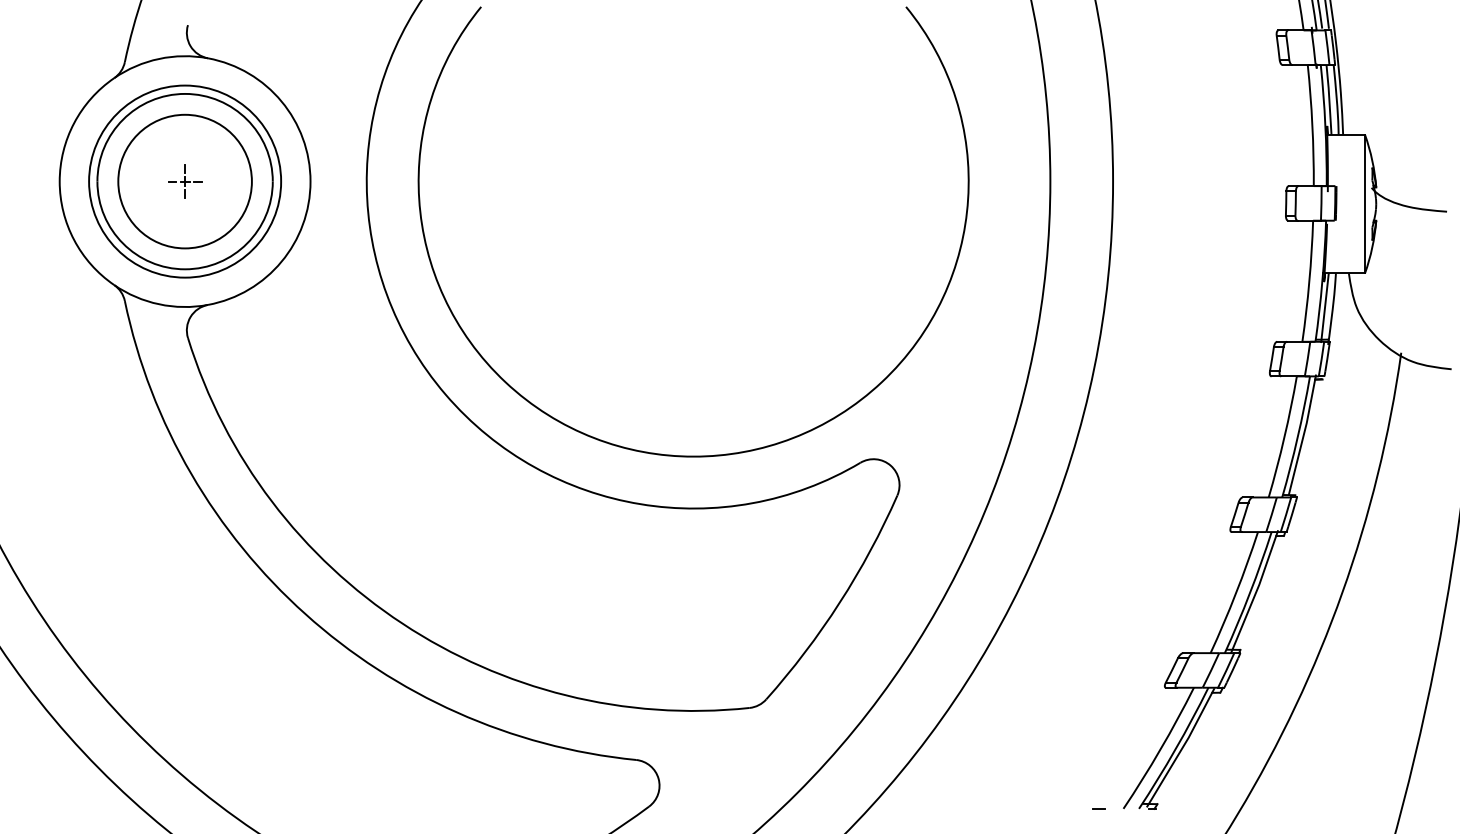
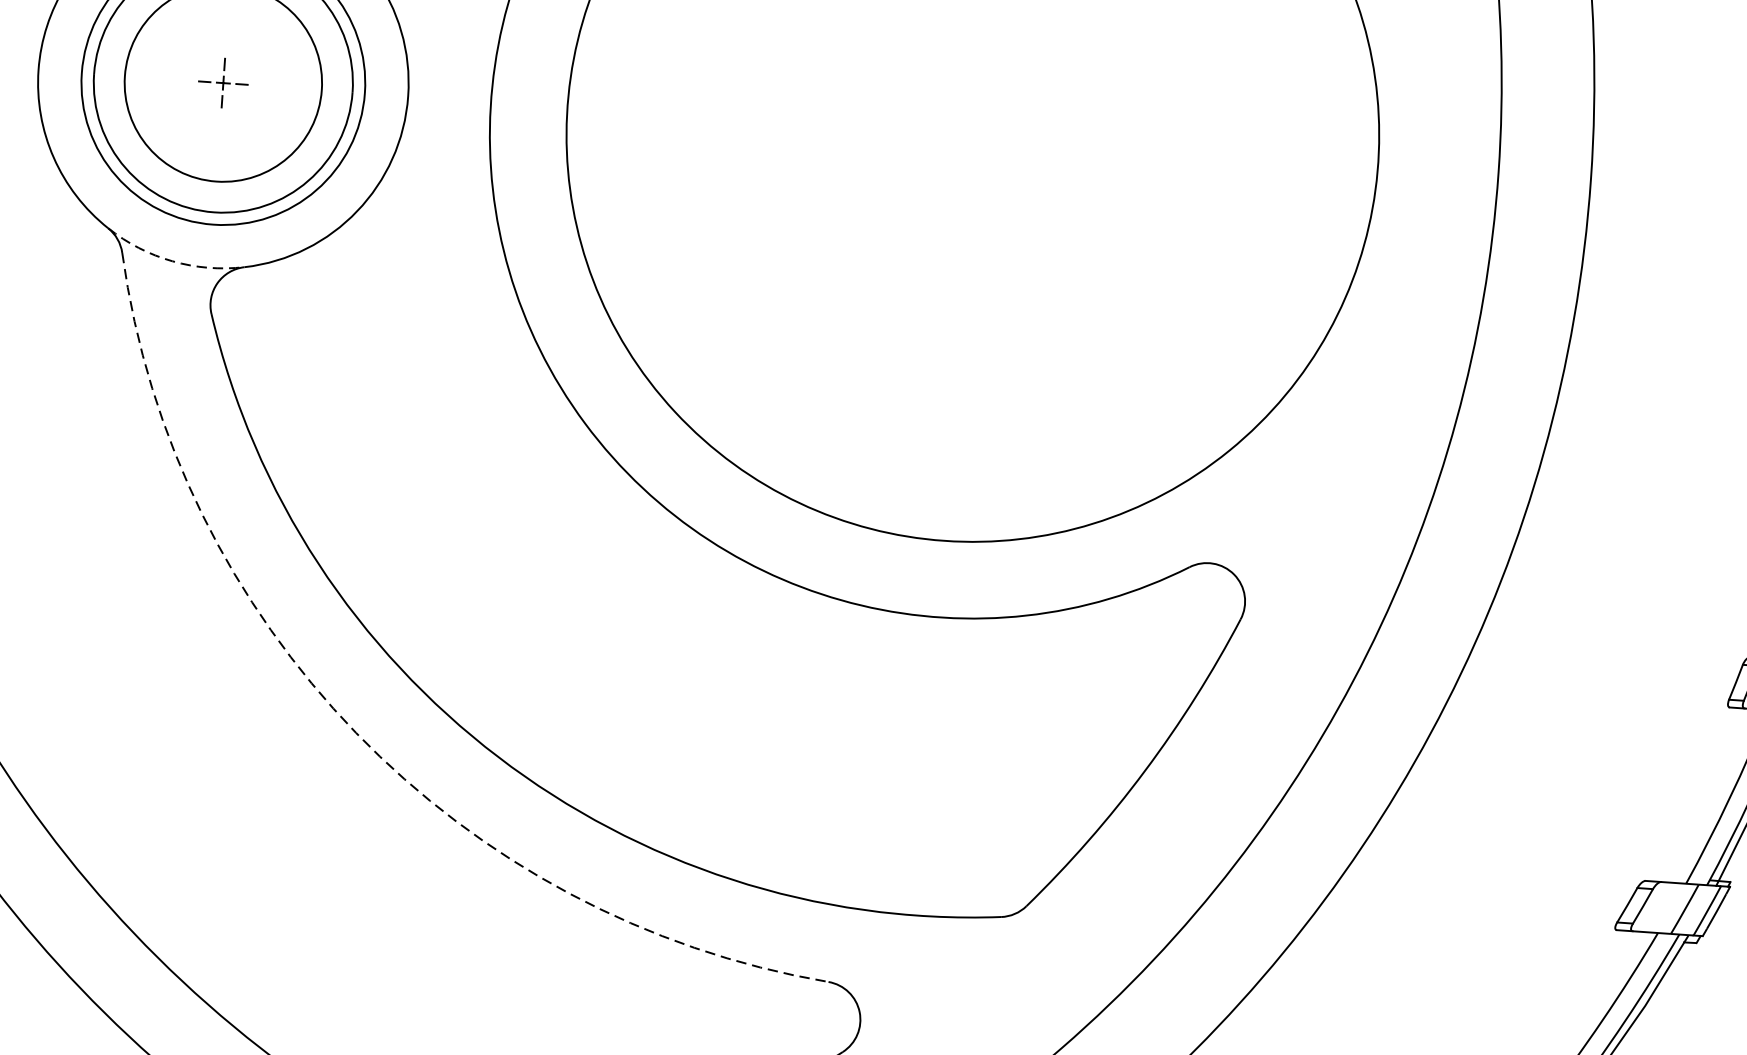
arc: (159, 304) -> (172, 261), solid -> dashed
arc: (305, 614) -> (356, 733), solid -> dashed

